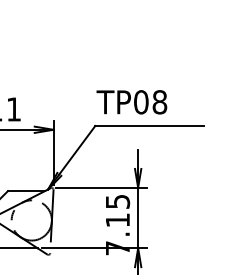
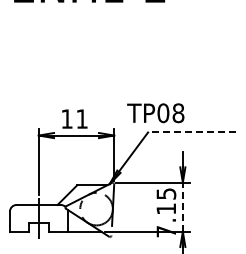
text: (131, 102) -> (155, 113), moved
line: (150, 126) -> (192, 132), solid -> dashed
line: (137, 218) -> (182, 207), solid -> dashed

